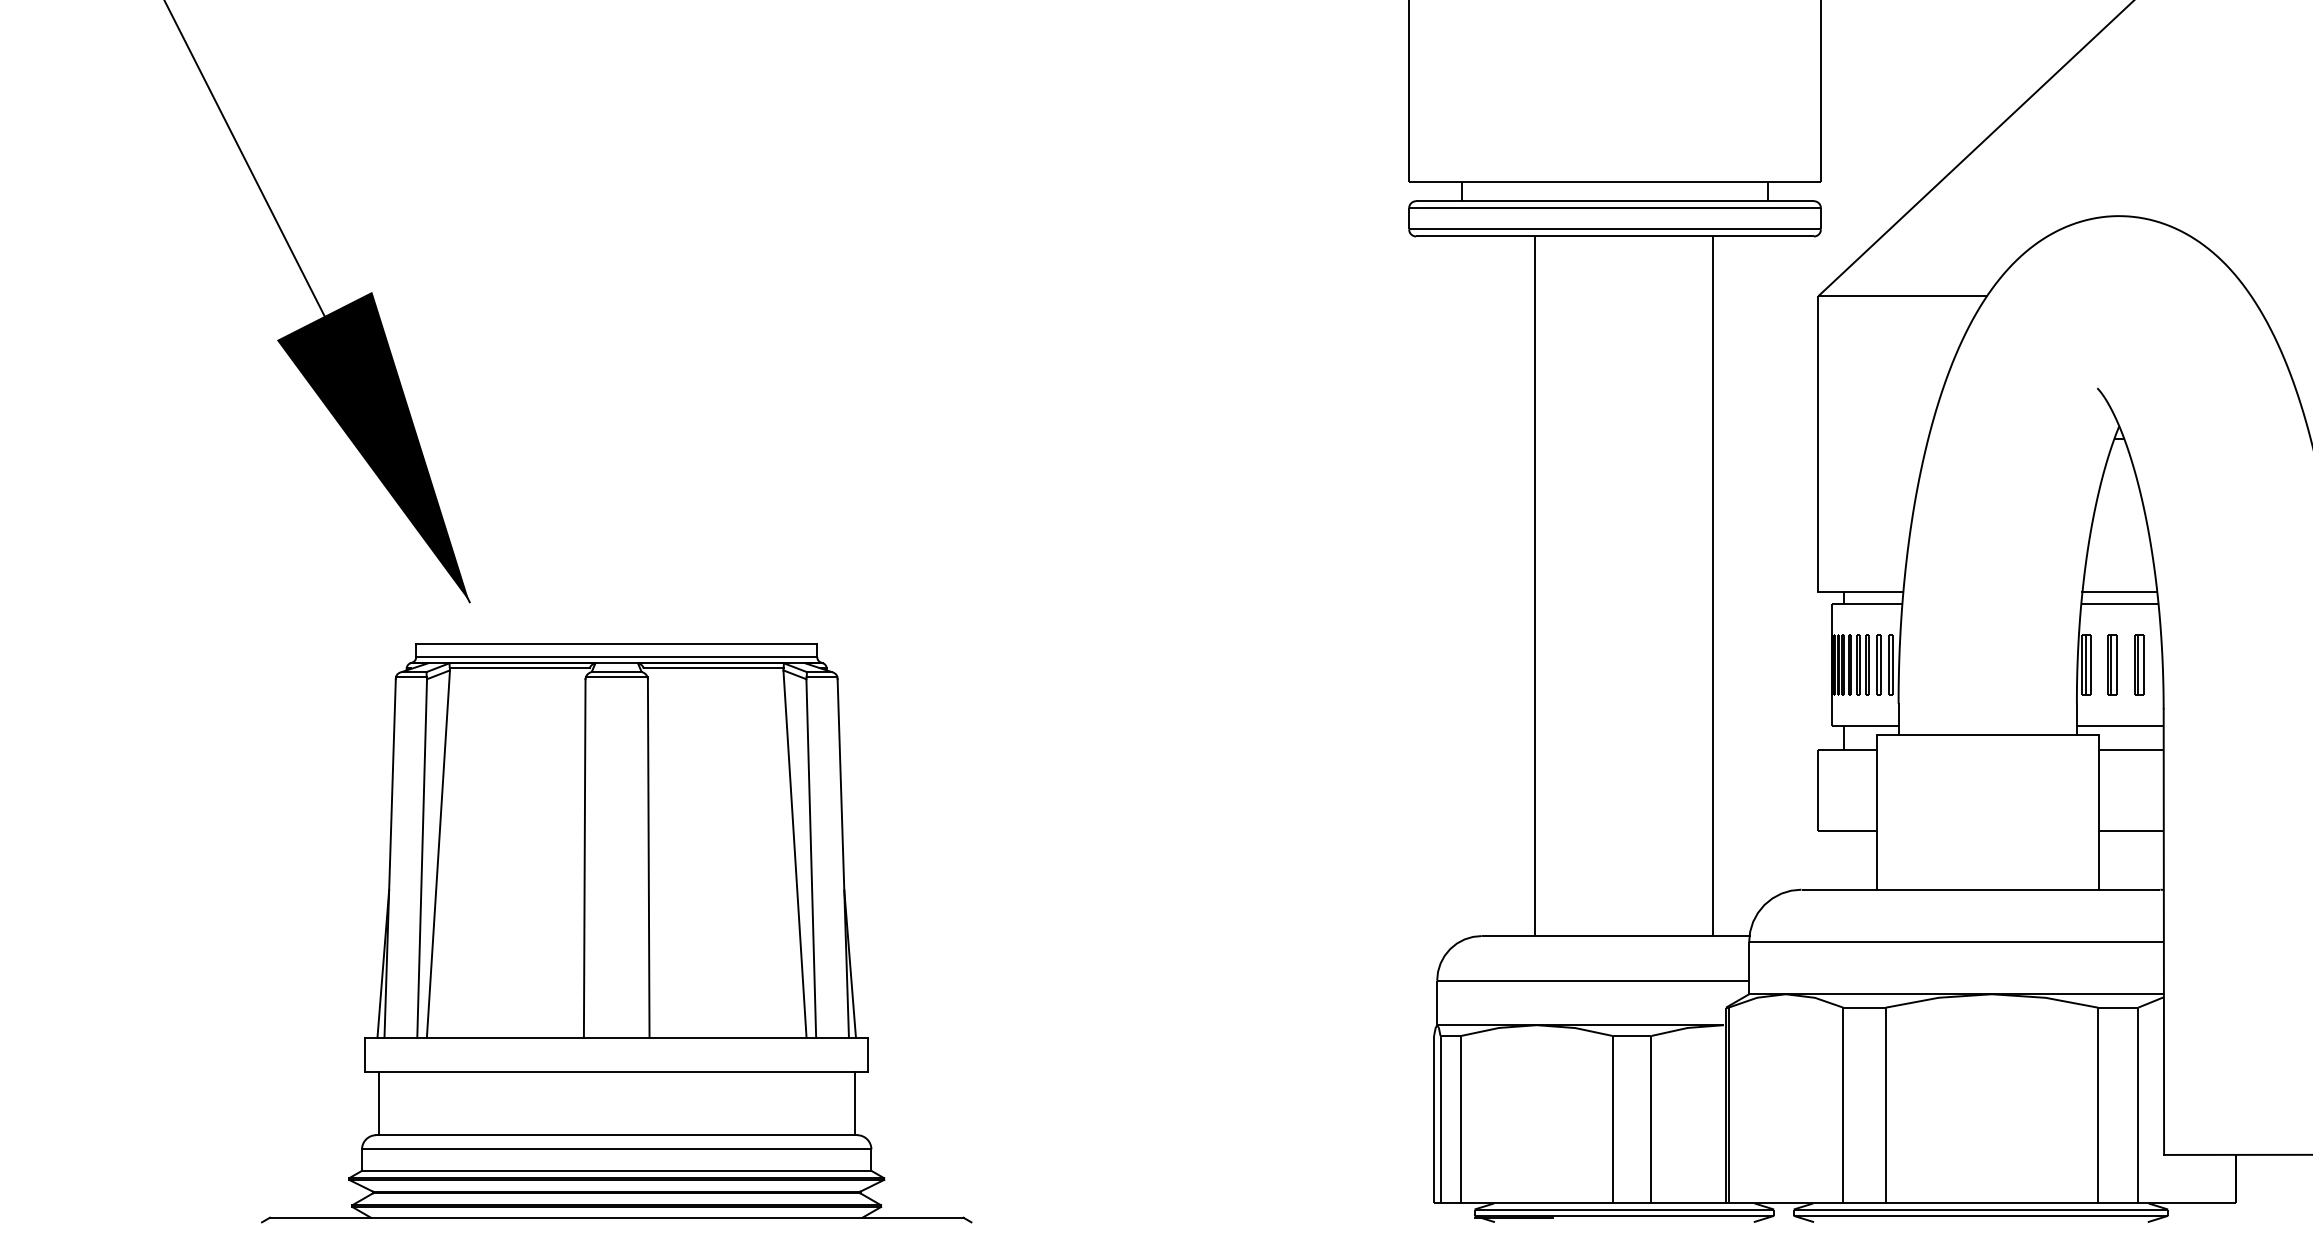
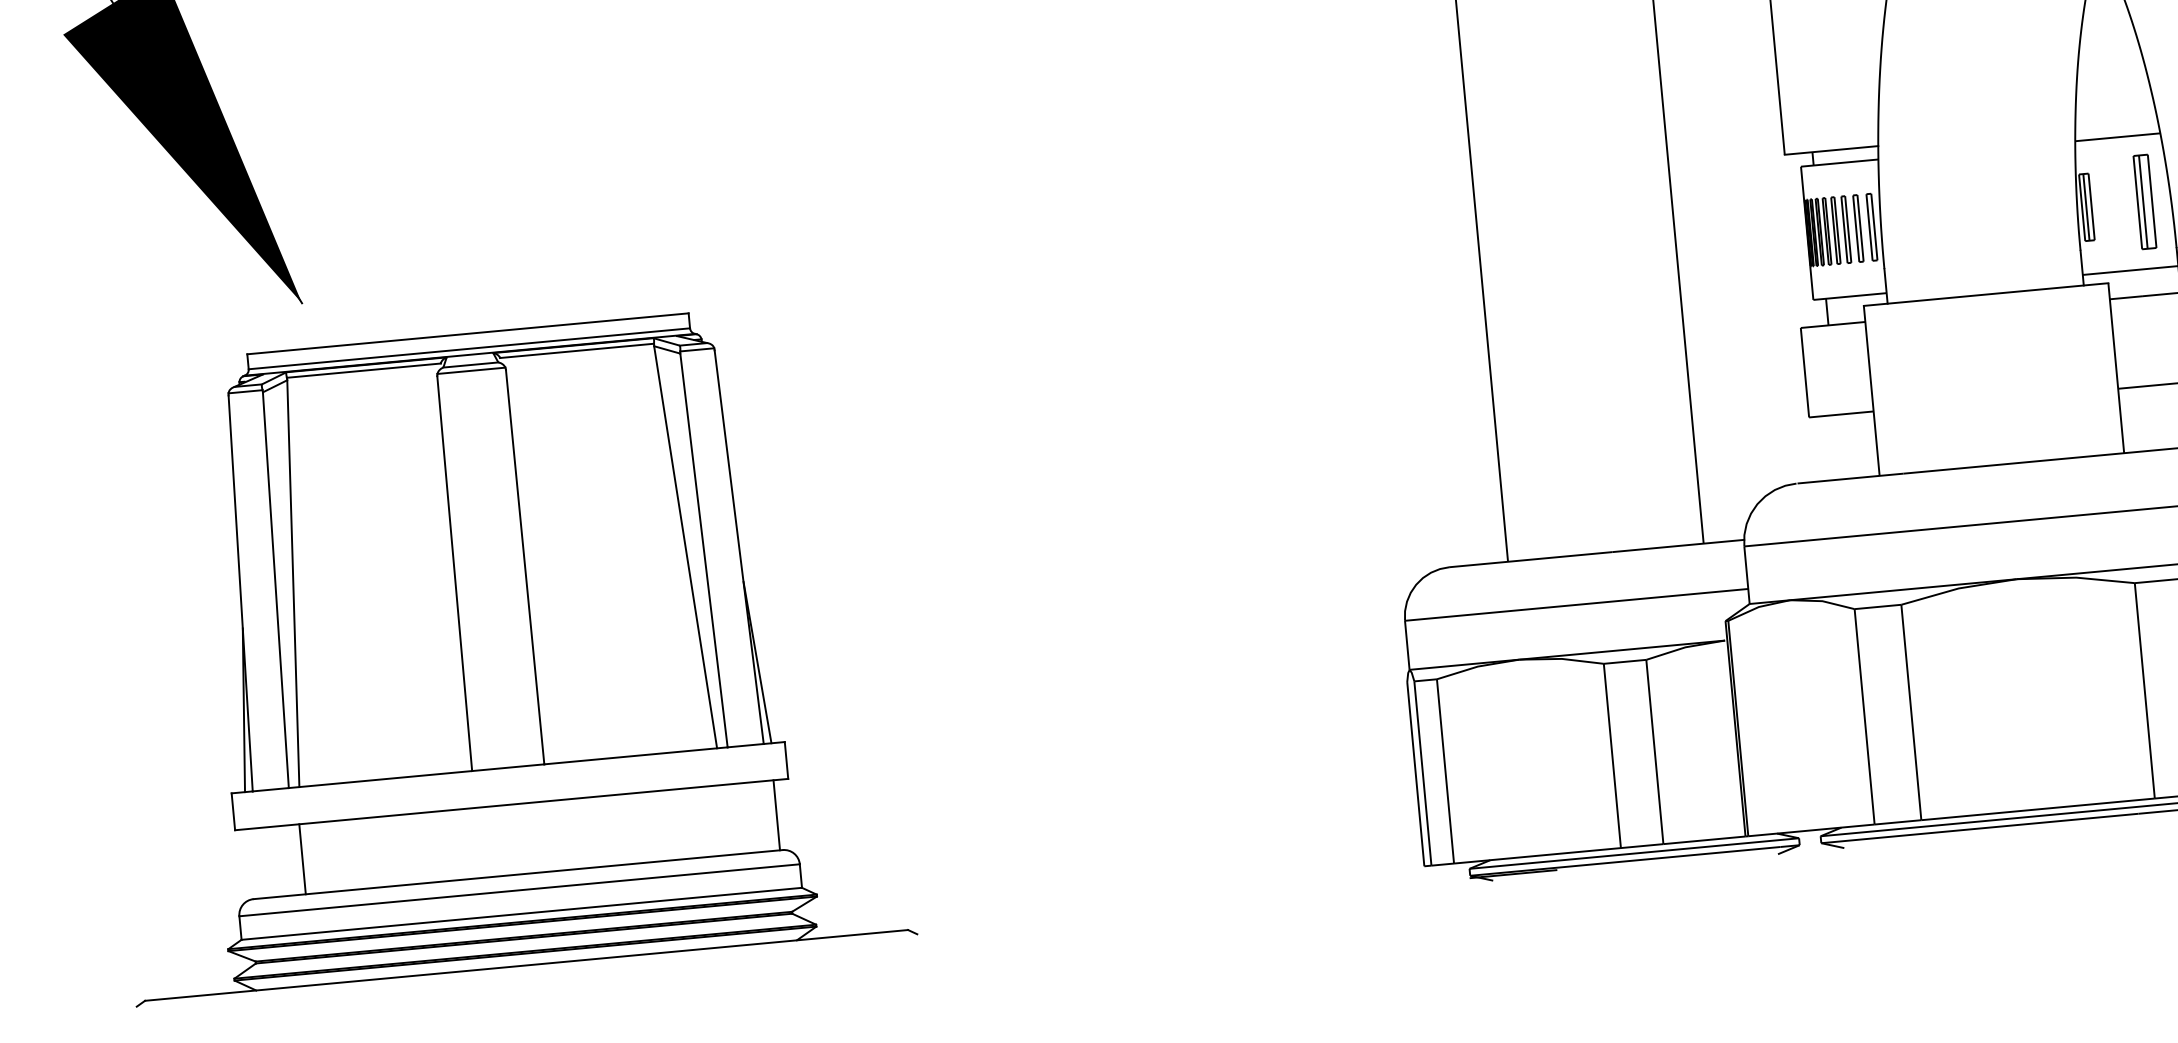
line: (2119, 592) -> (2116, 124), removed
part: (2112, 664) -> (2115, 204), removed
part: (2139, 664) -> (2145, 201), size x1.4
line: (378, 1103) -> (302, 859), moved

